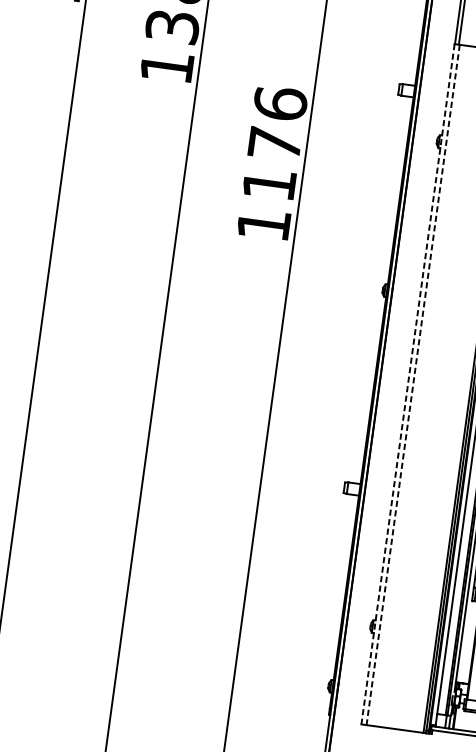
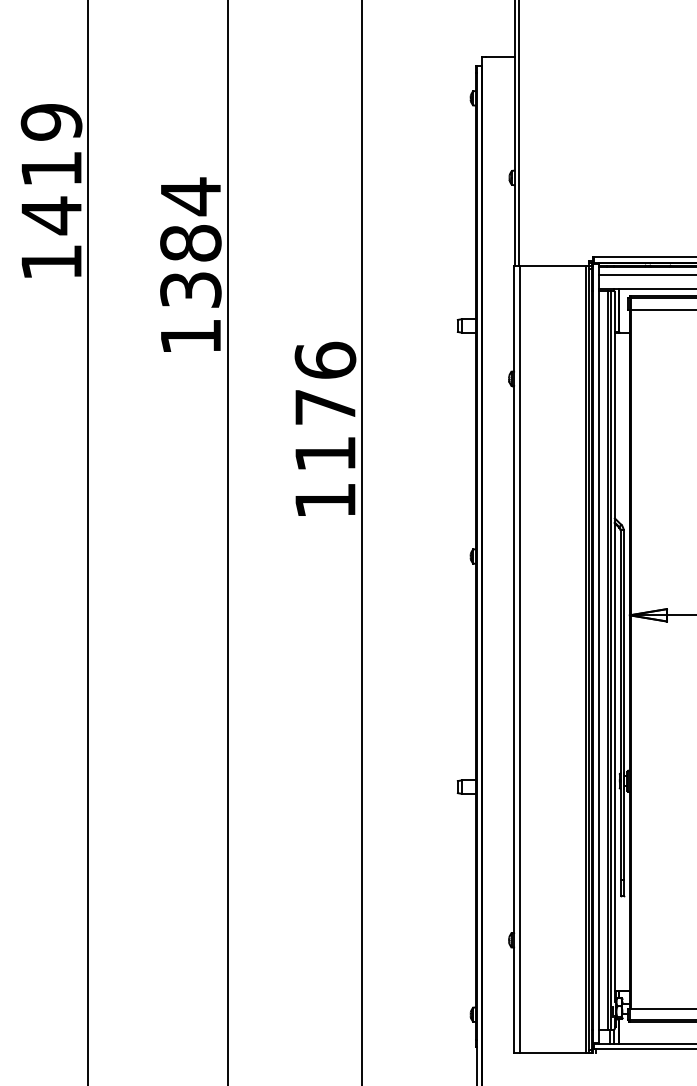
line: (408, 384) -> (514, 659), dashed -> solid
line: (413, 384) -> (520, 659), dashed -> solid

